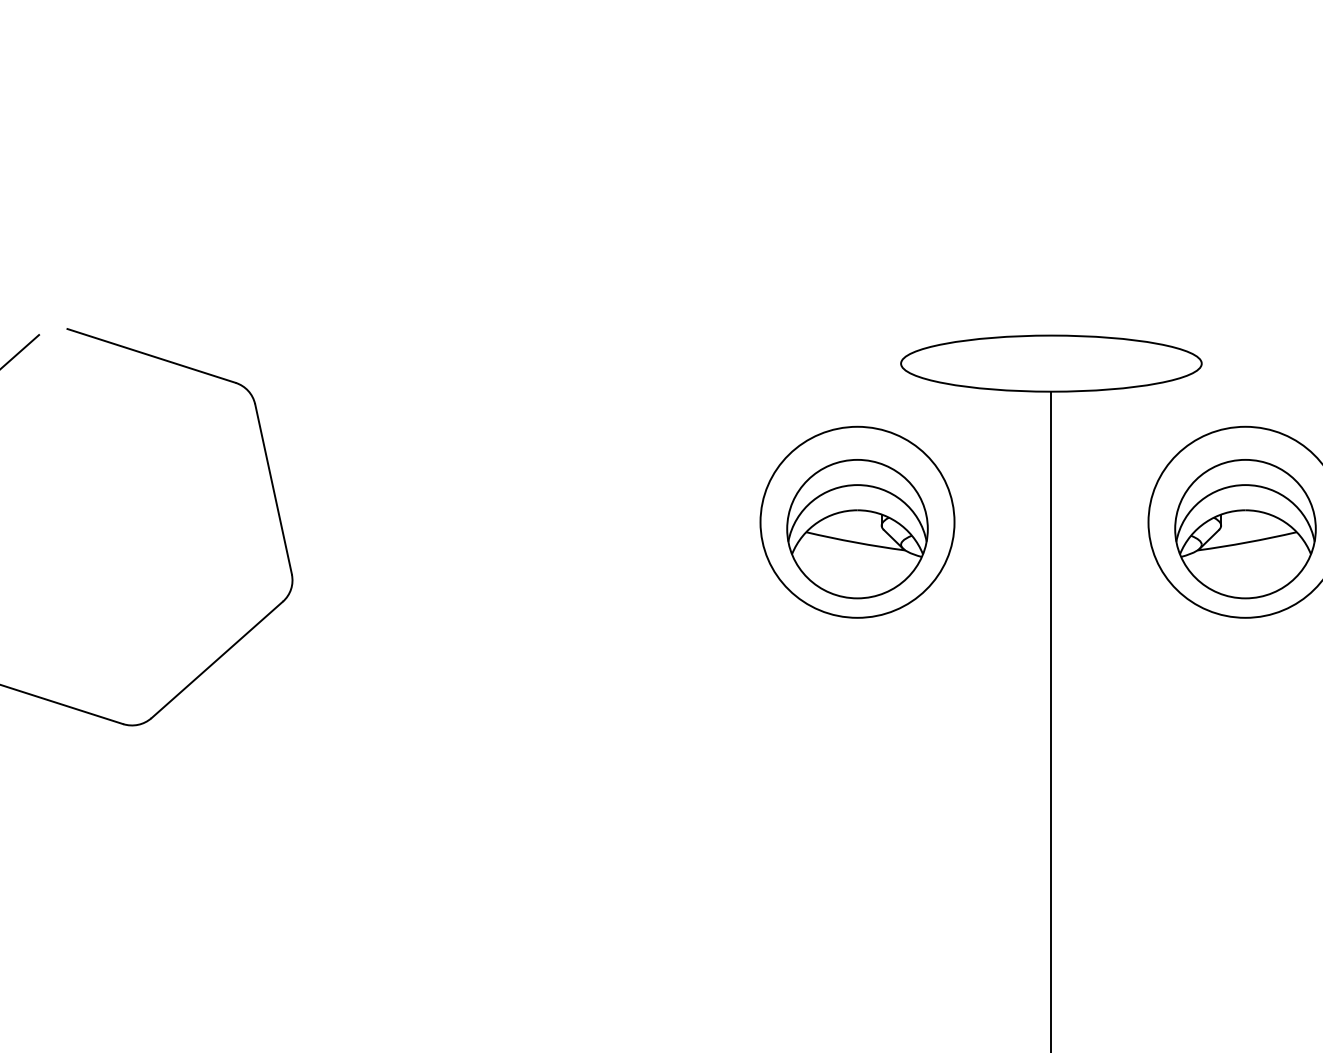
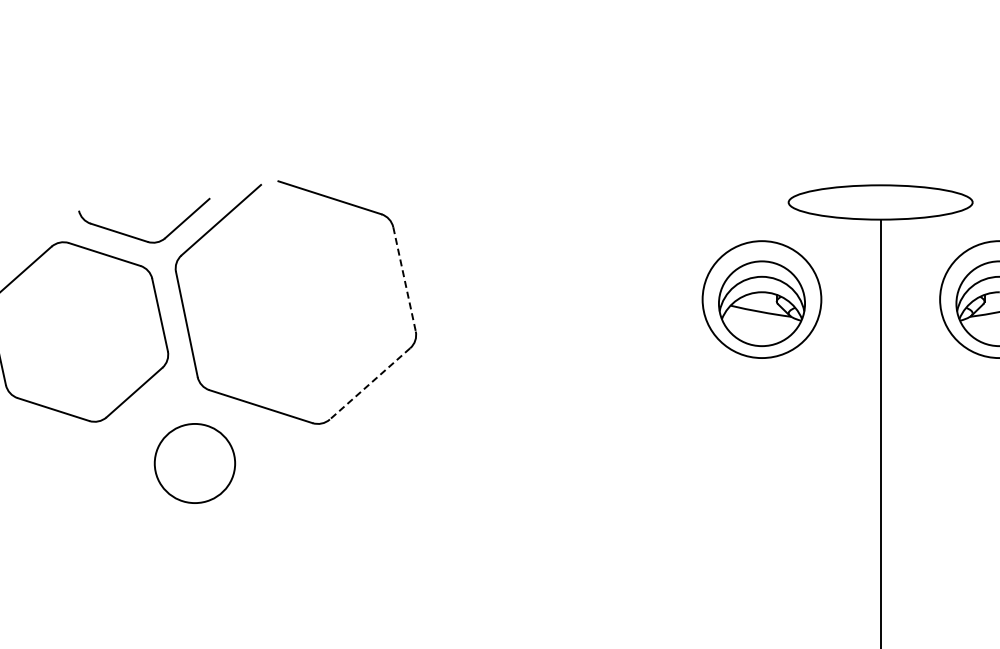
line: (273, 489) -> (404, 279), solid -> dashed
line: (217, 659) -> (370, 383), solid -> dashed

